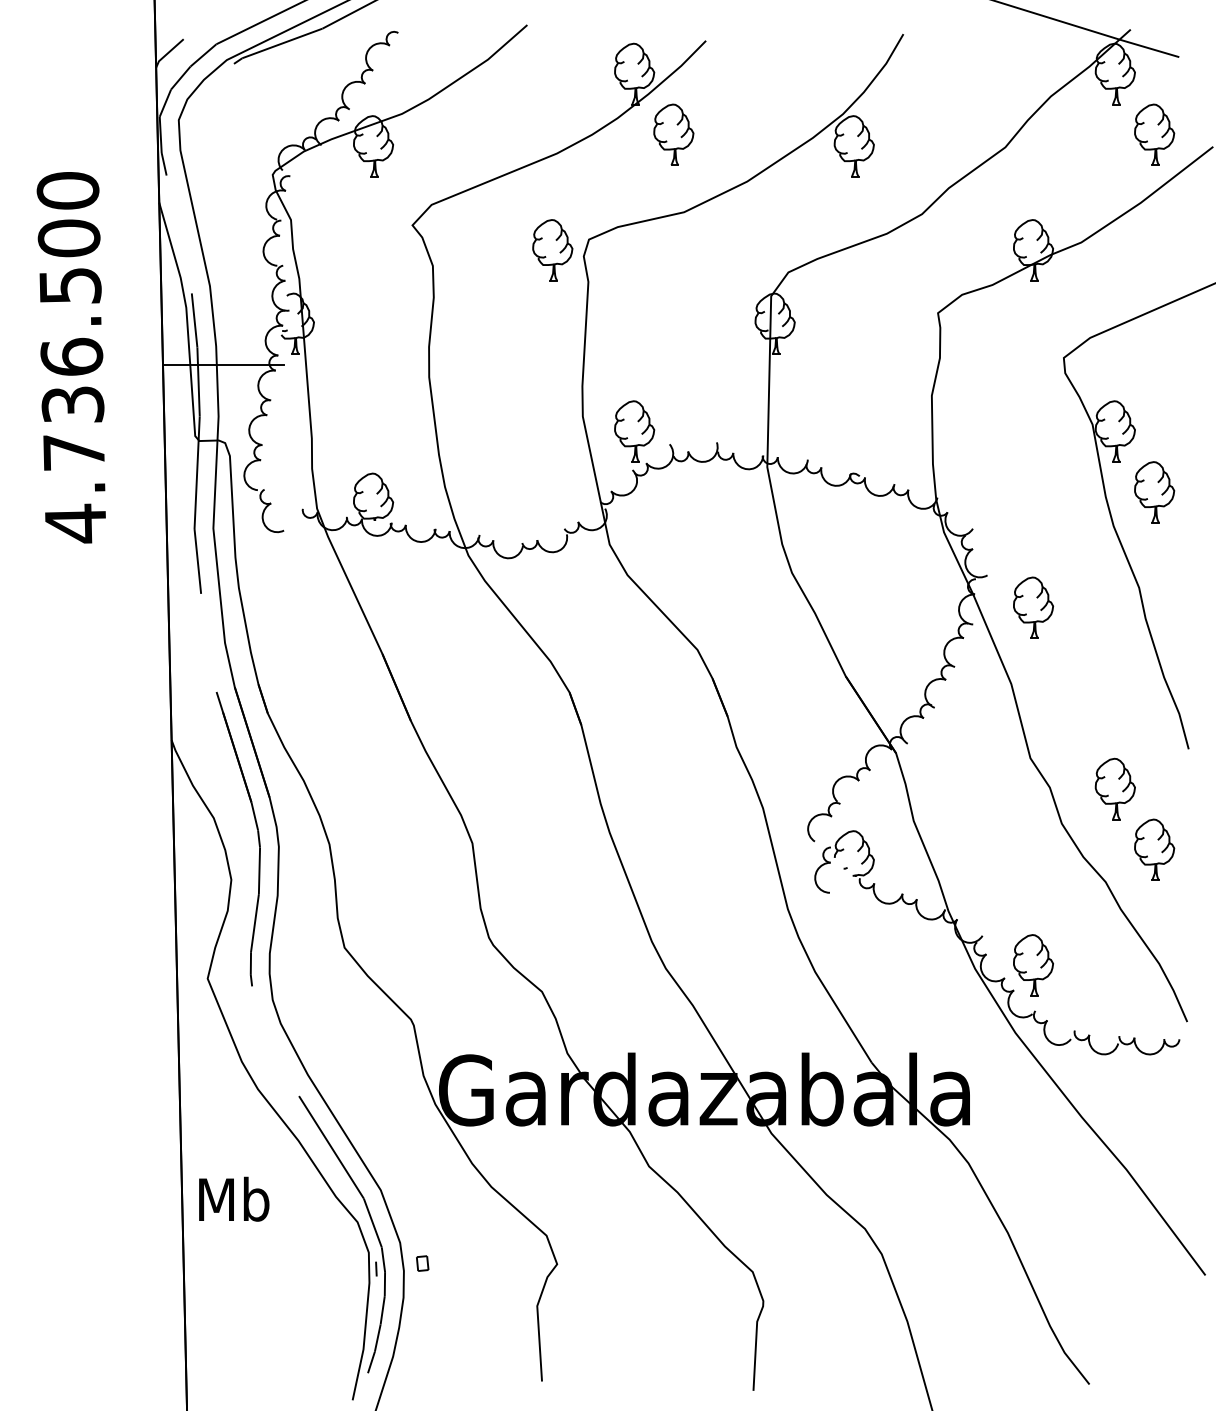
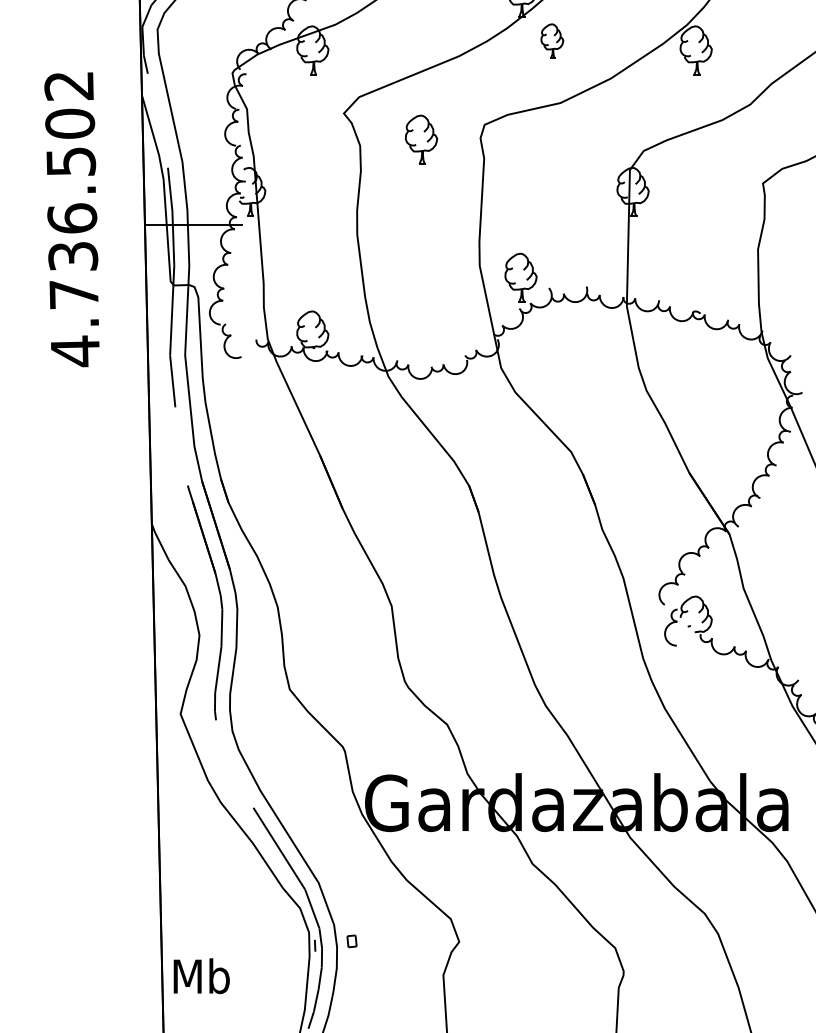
part: (673, 134) -> (552, 41), size x0.7
text: (67, 190) -> (68, 85), 4.736.500 -> 4.736.502
part: (552, 250) -> (421, 139), moved
text: (234, 1198) -> (201, 975), moved

